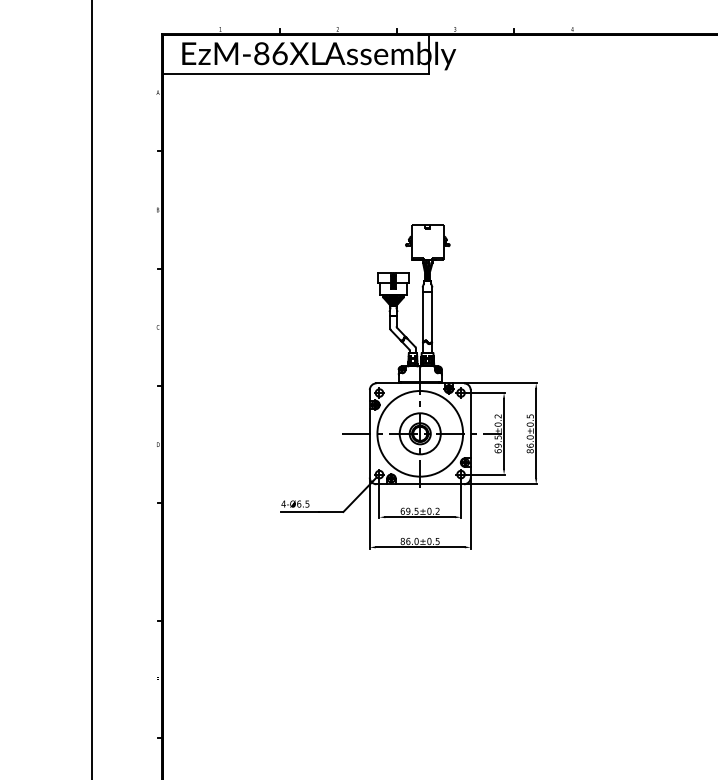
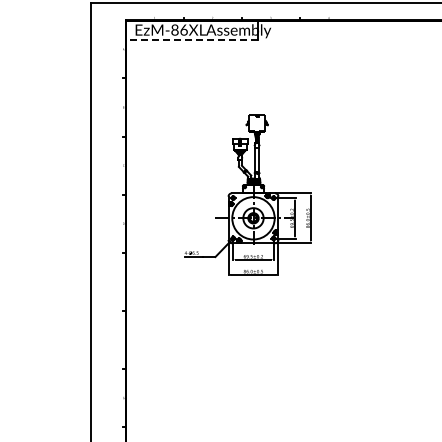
line: (297, 74) -> (192, 40), solid -> dashed

